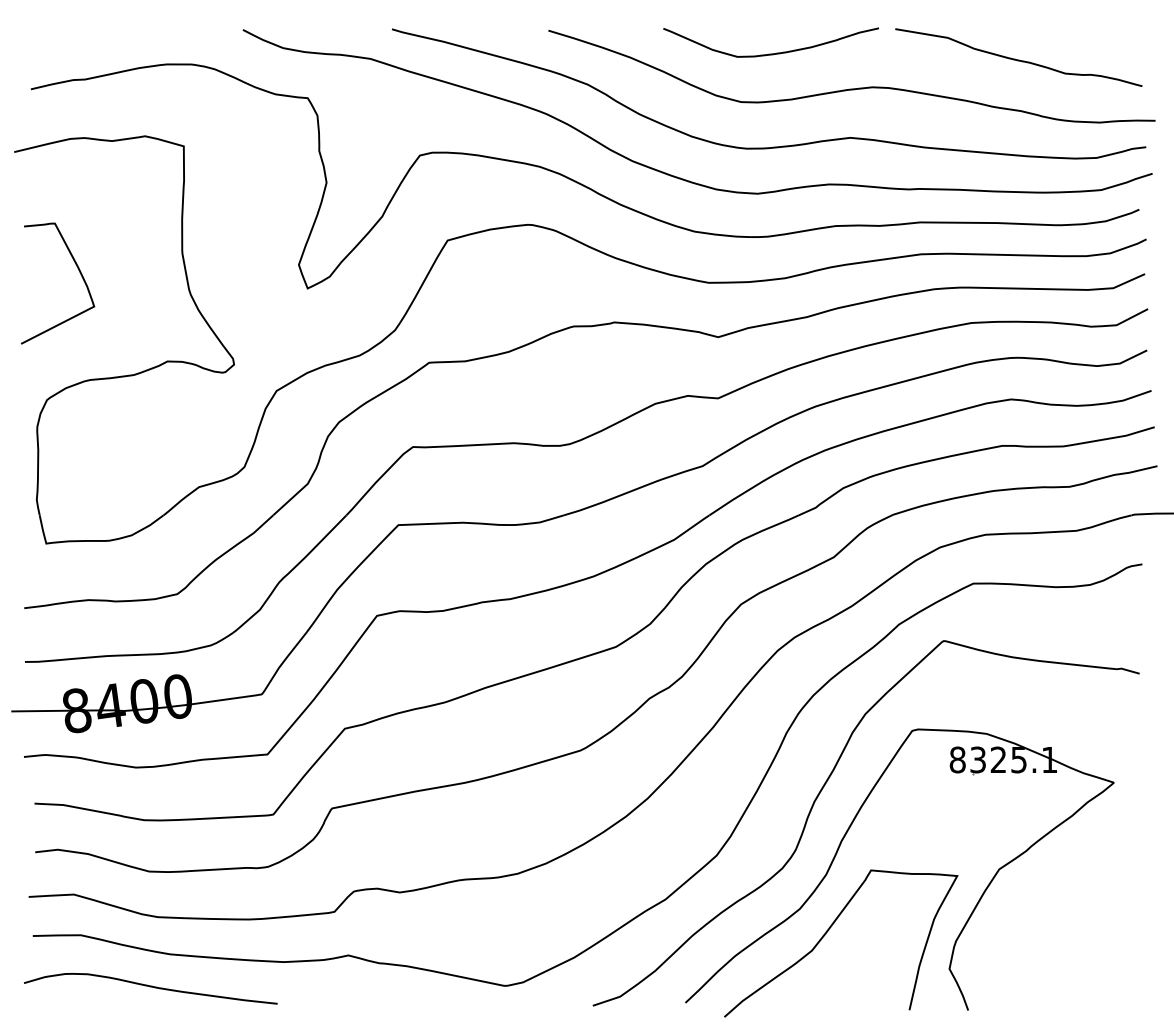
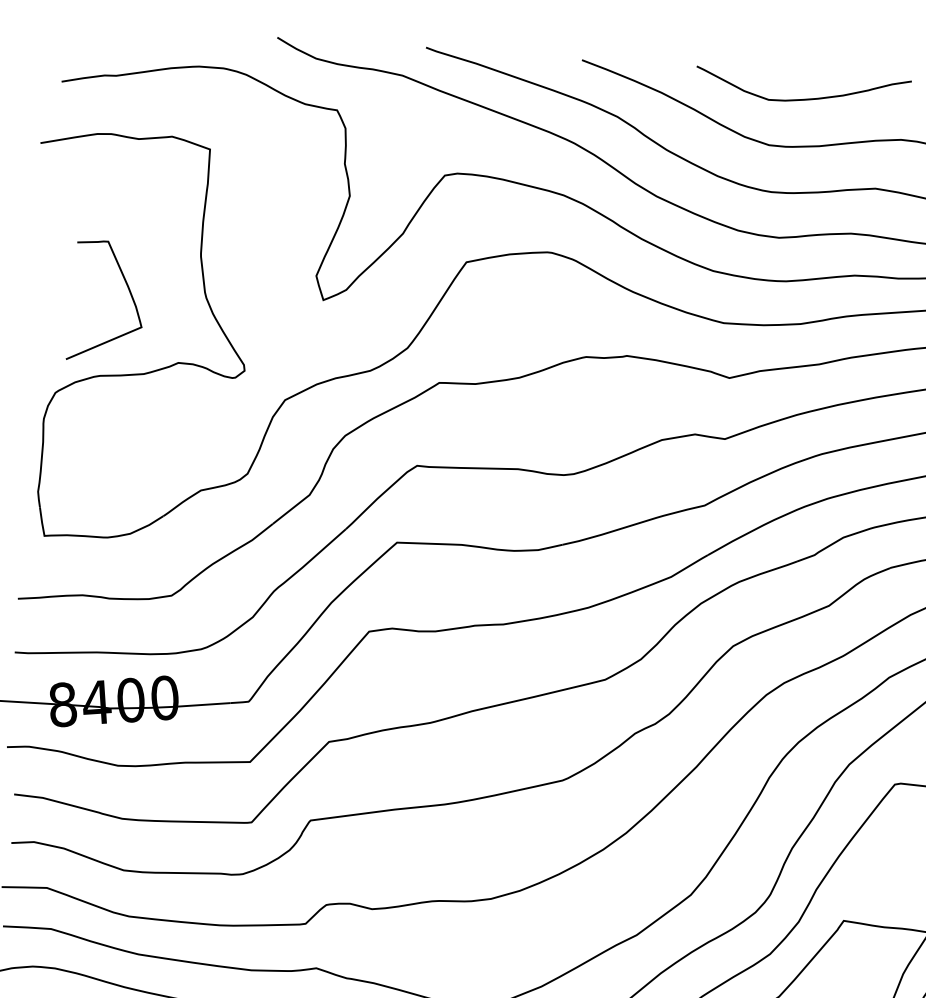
curve: (79, 272) -> (129, 292), moved

